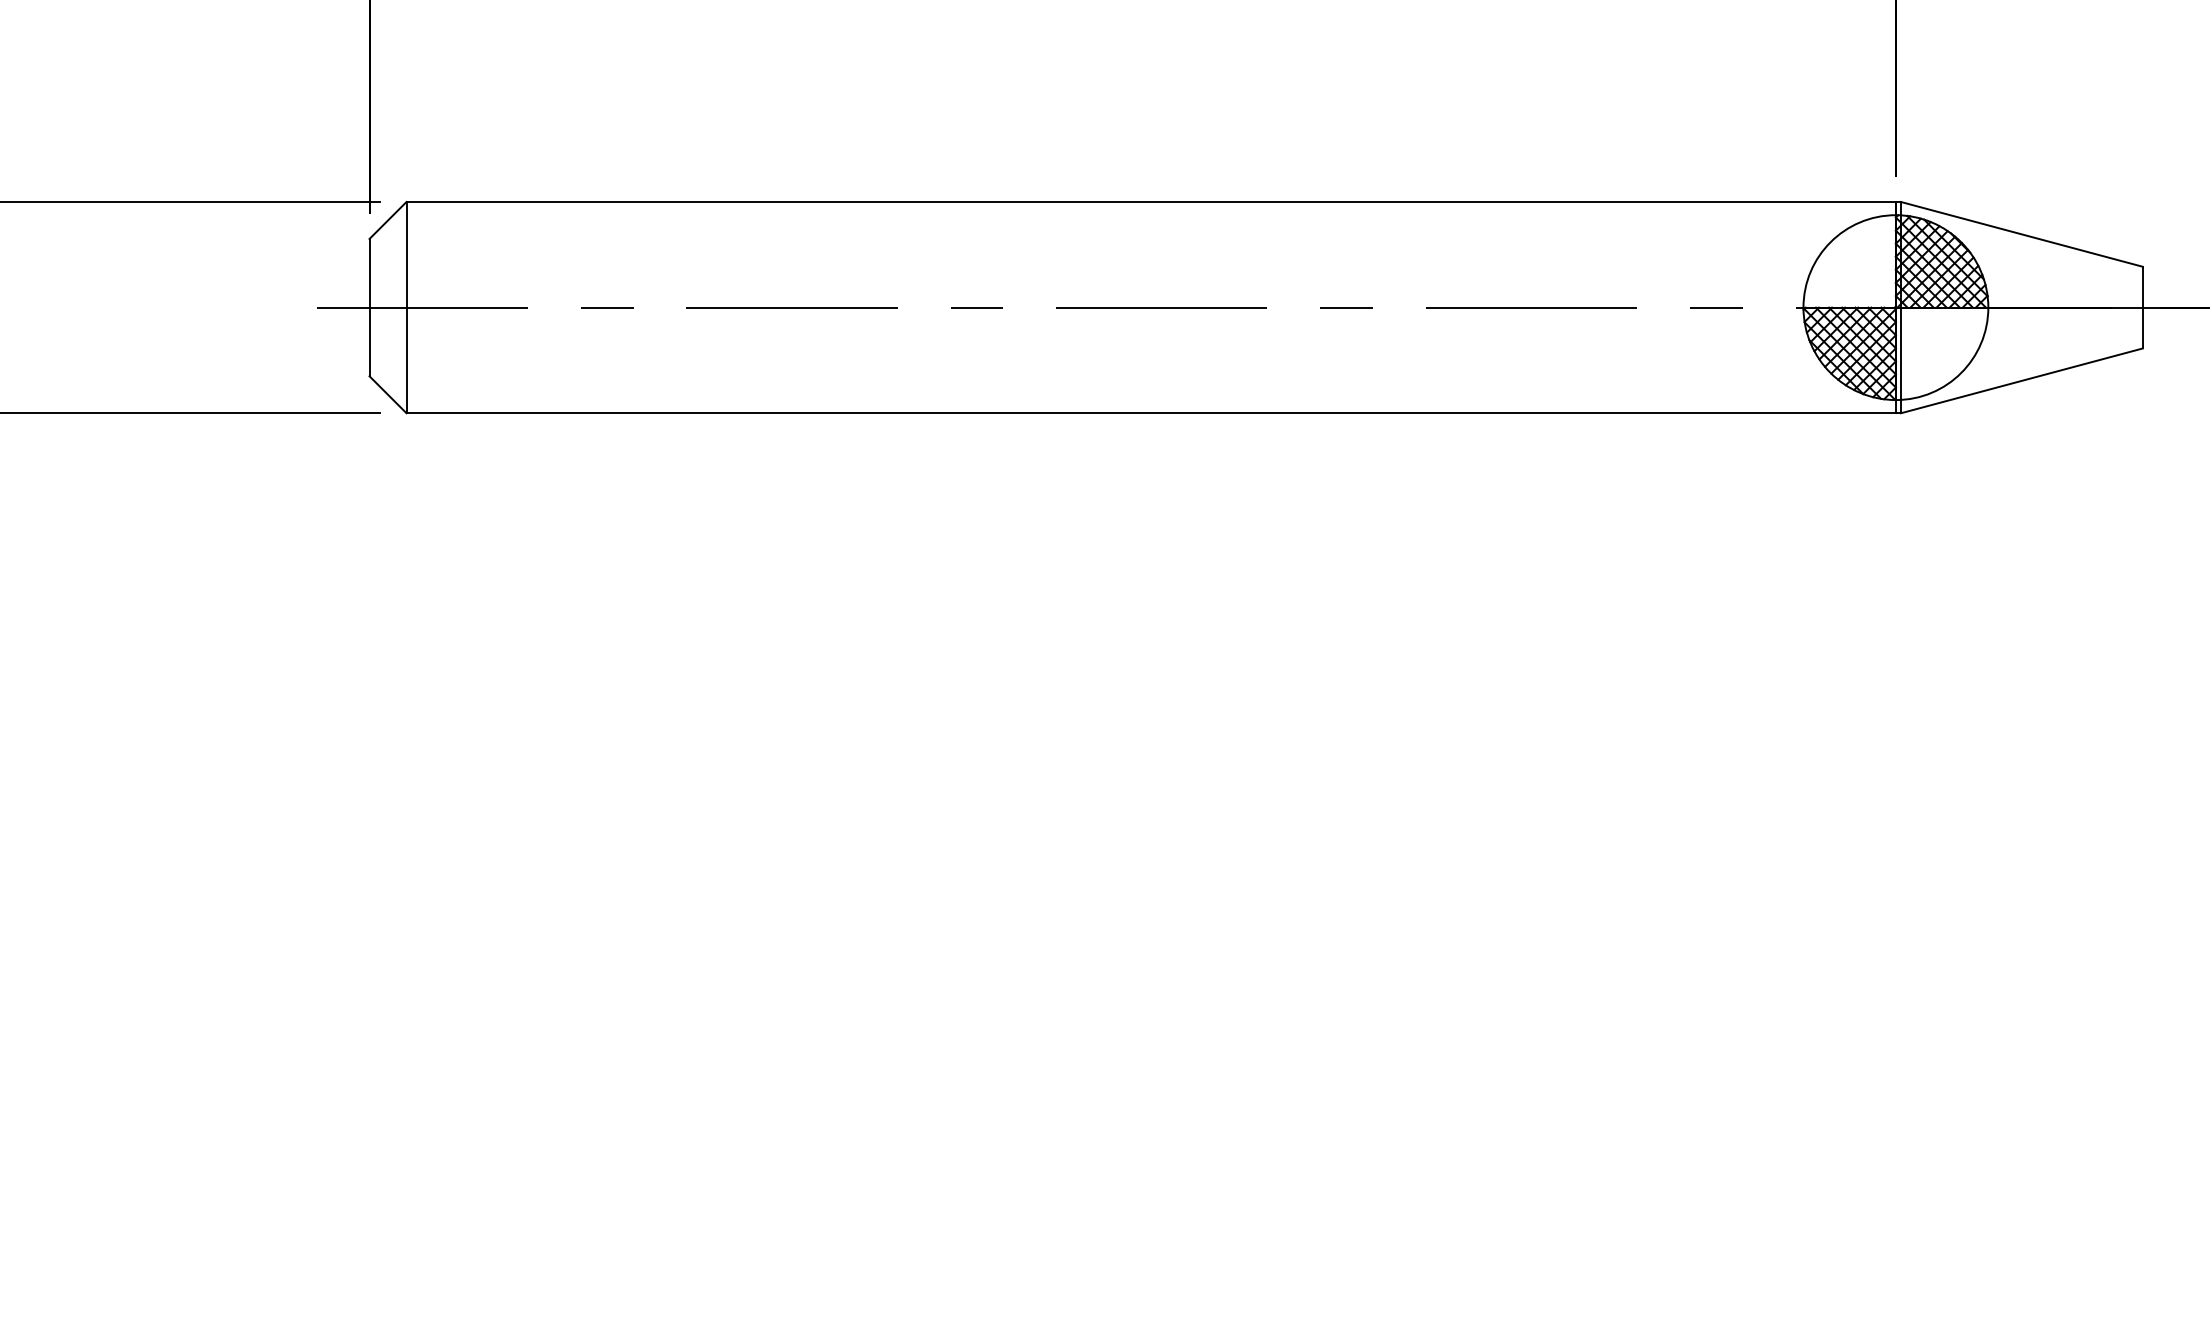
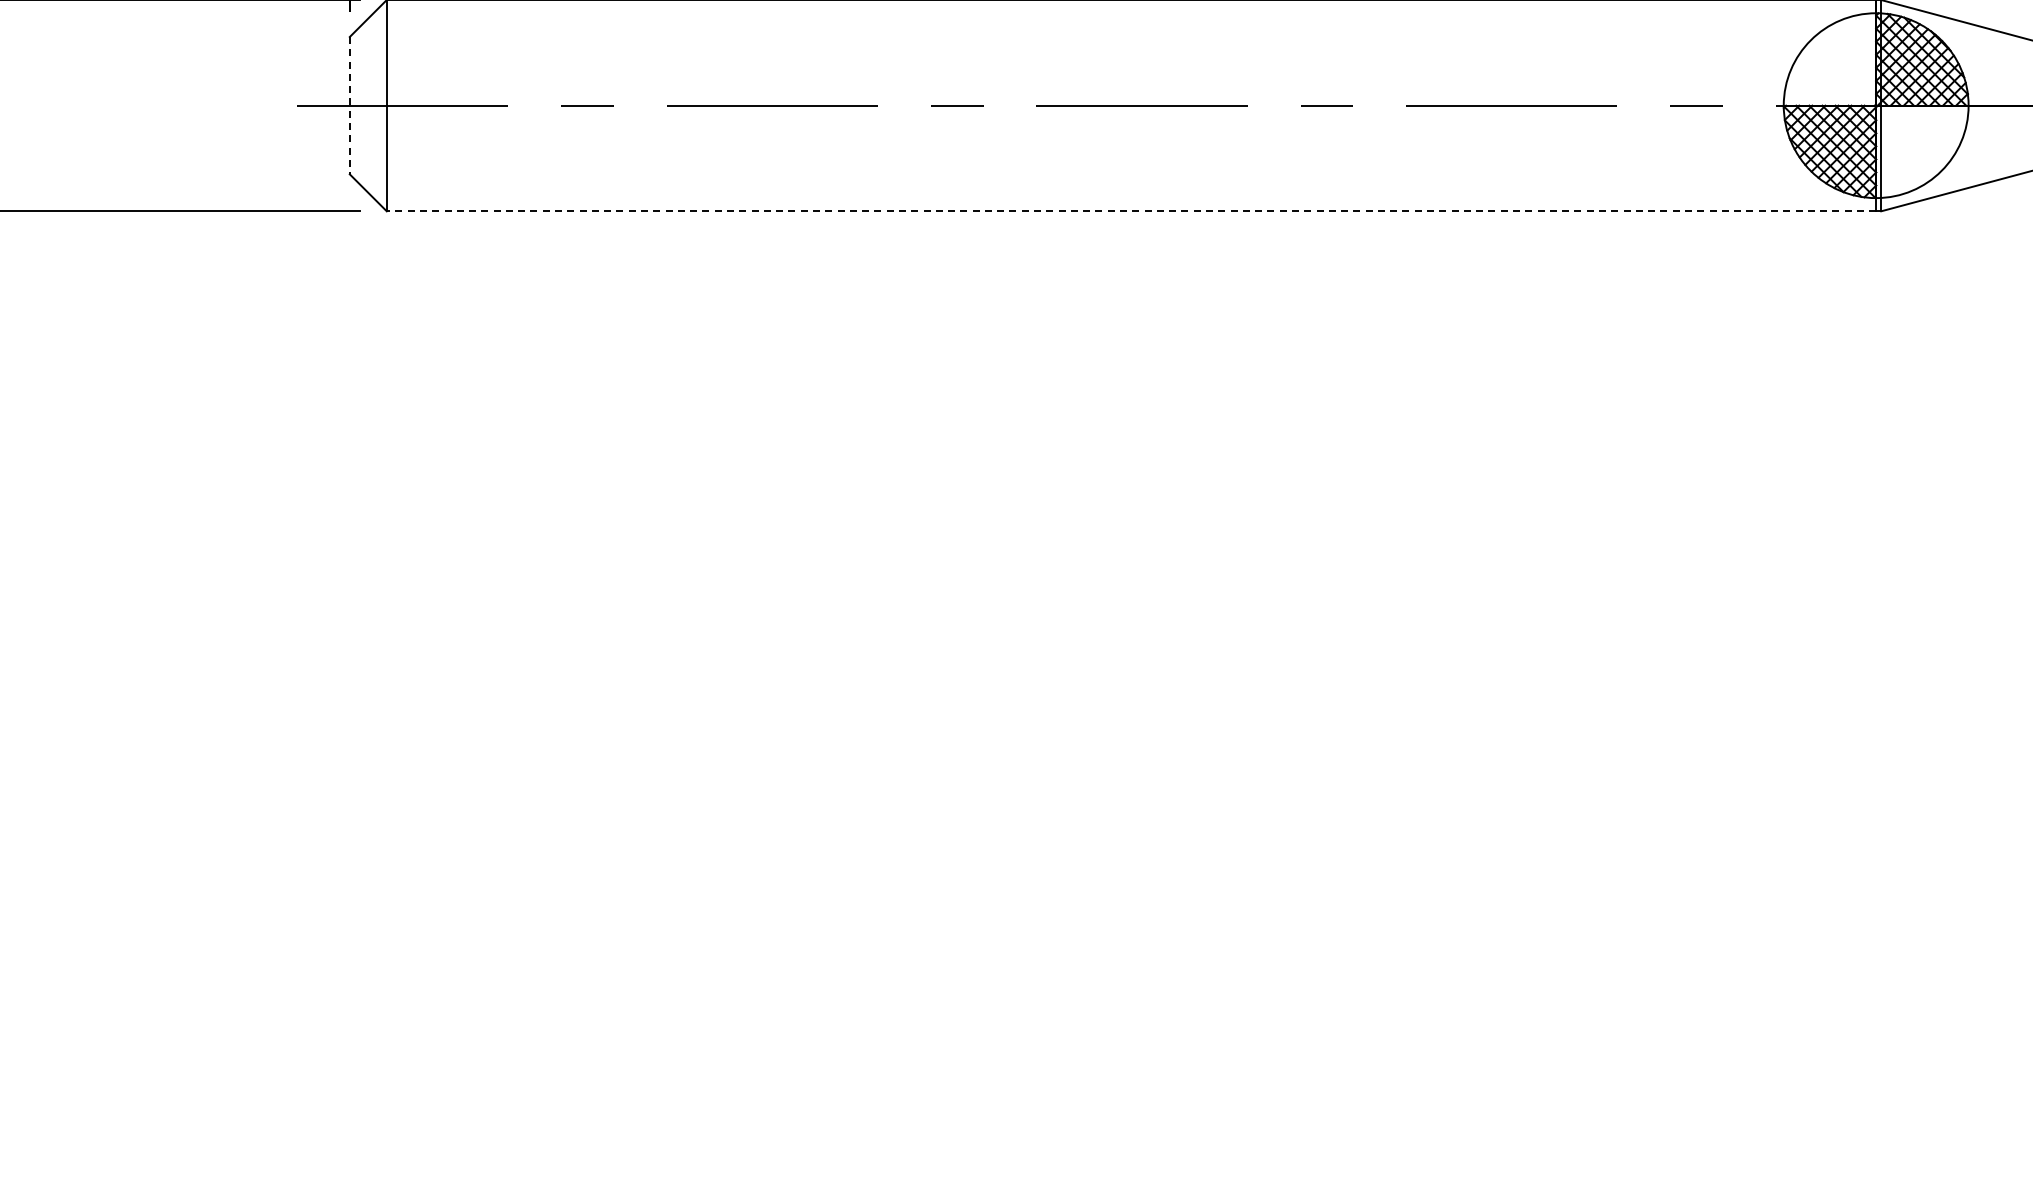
line: (369, 307) -> (349, 105), solid -> dashed
line: (1151, 413) -> (1131, 211), solid -> dashed

